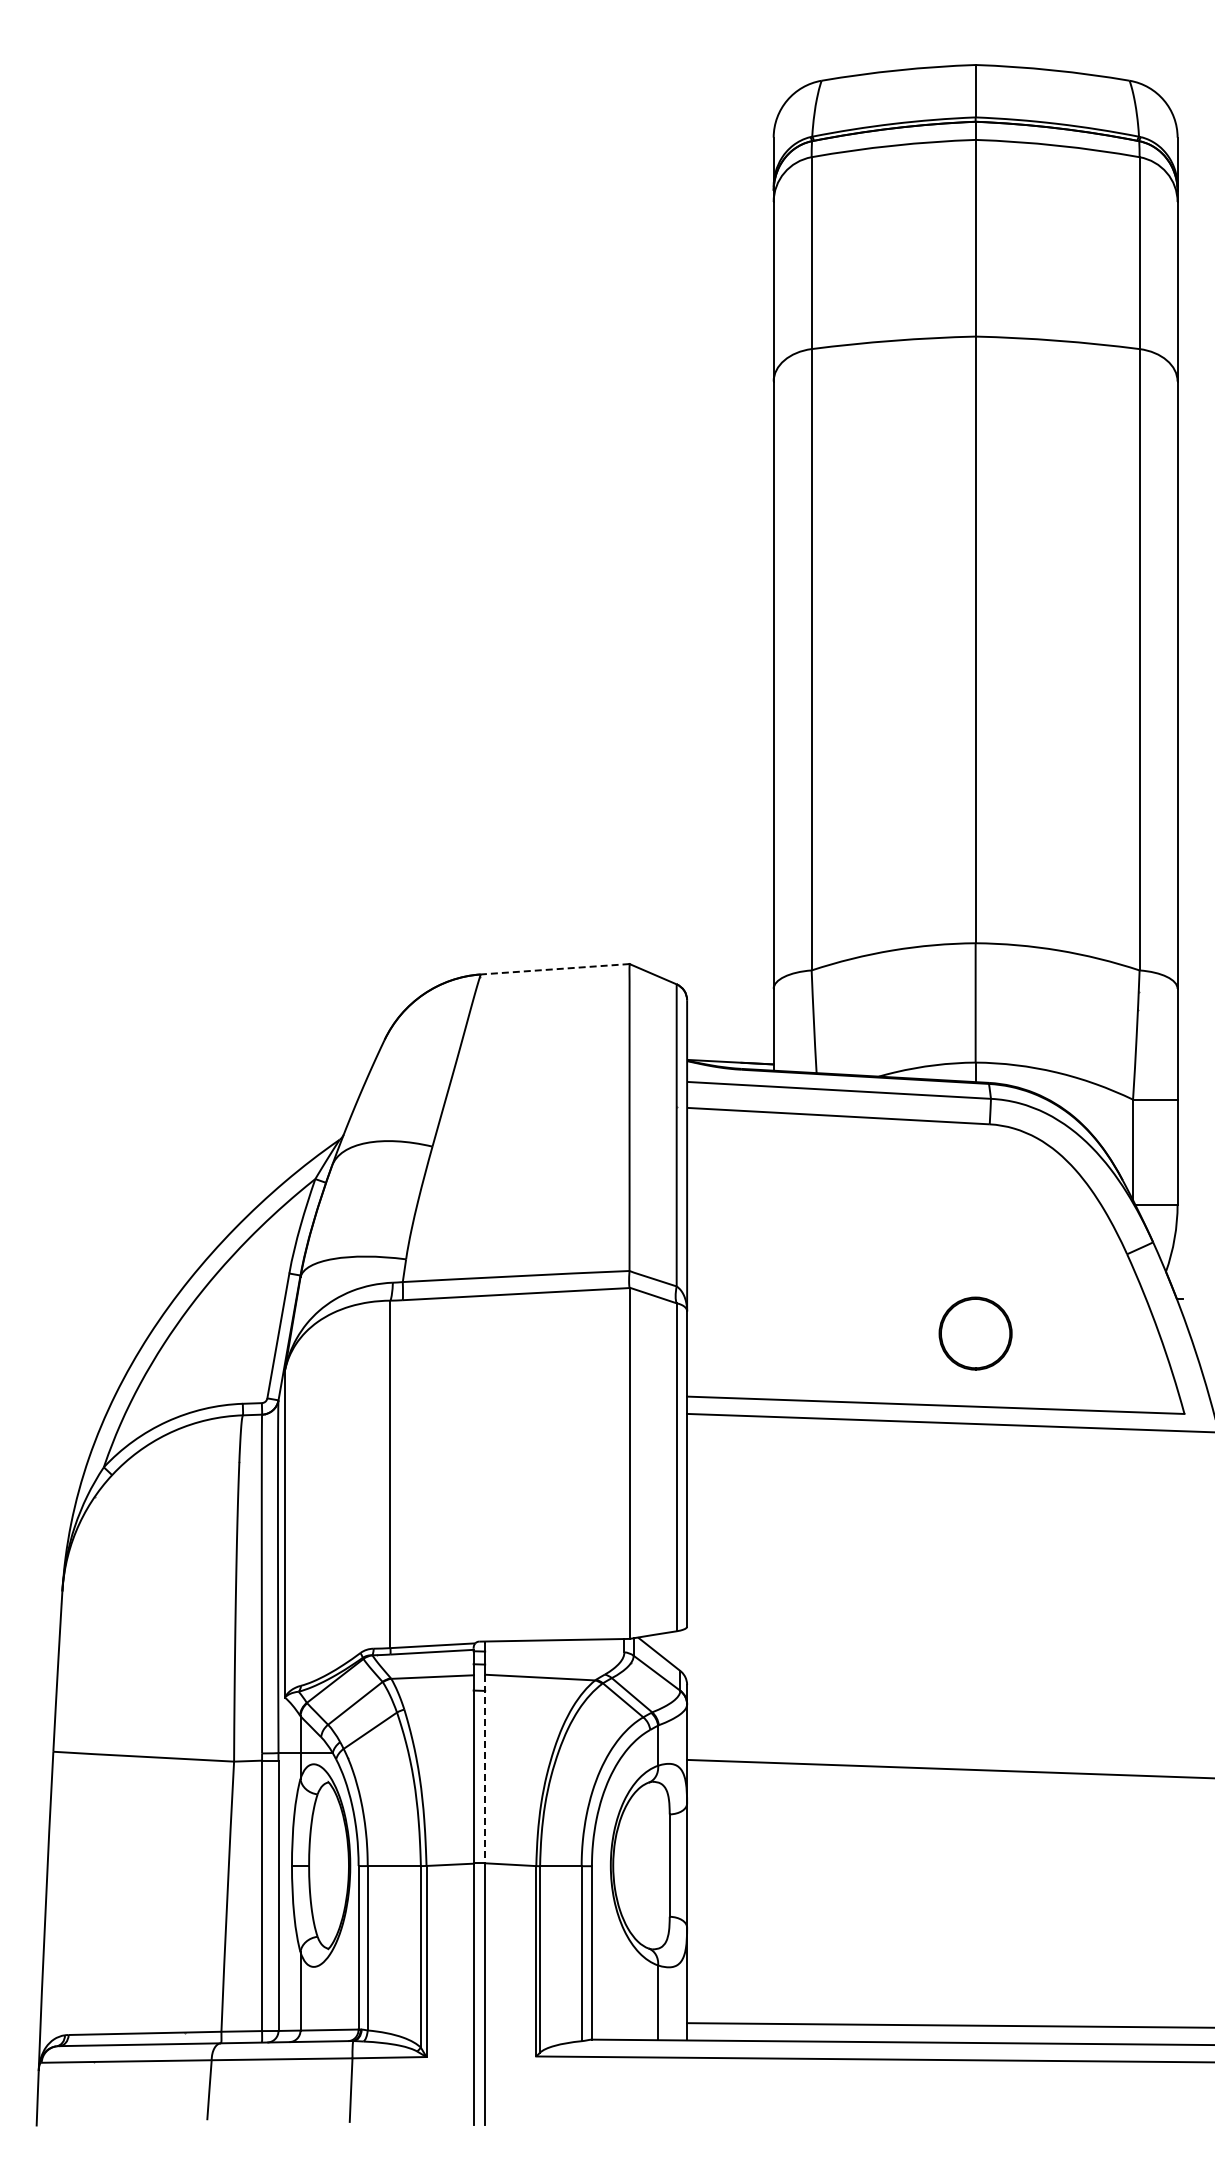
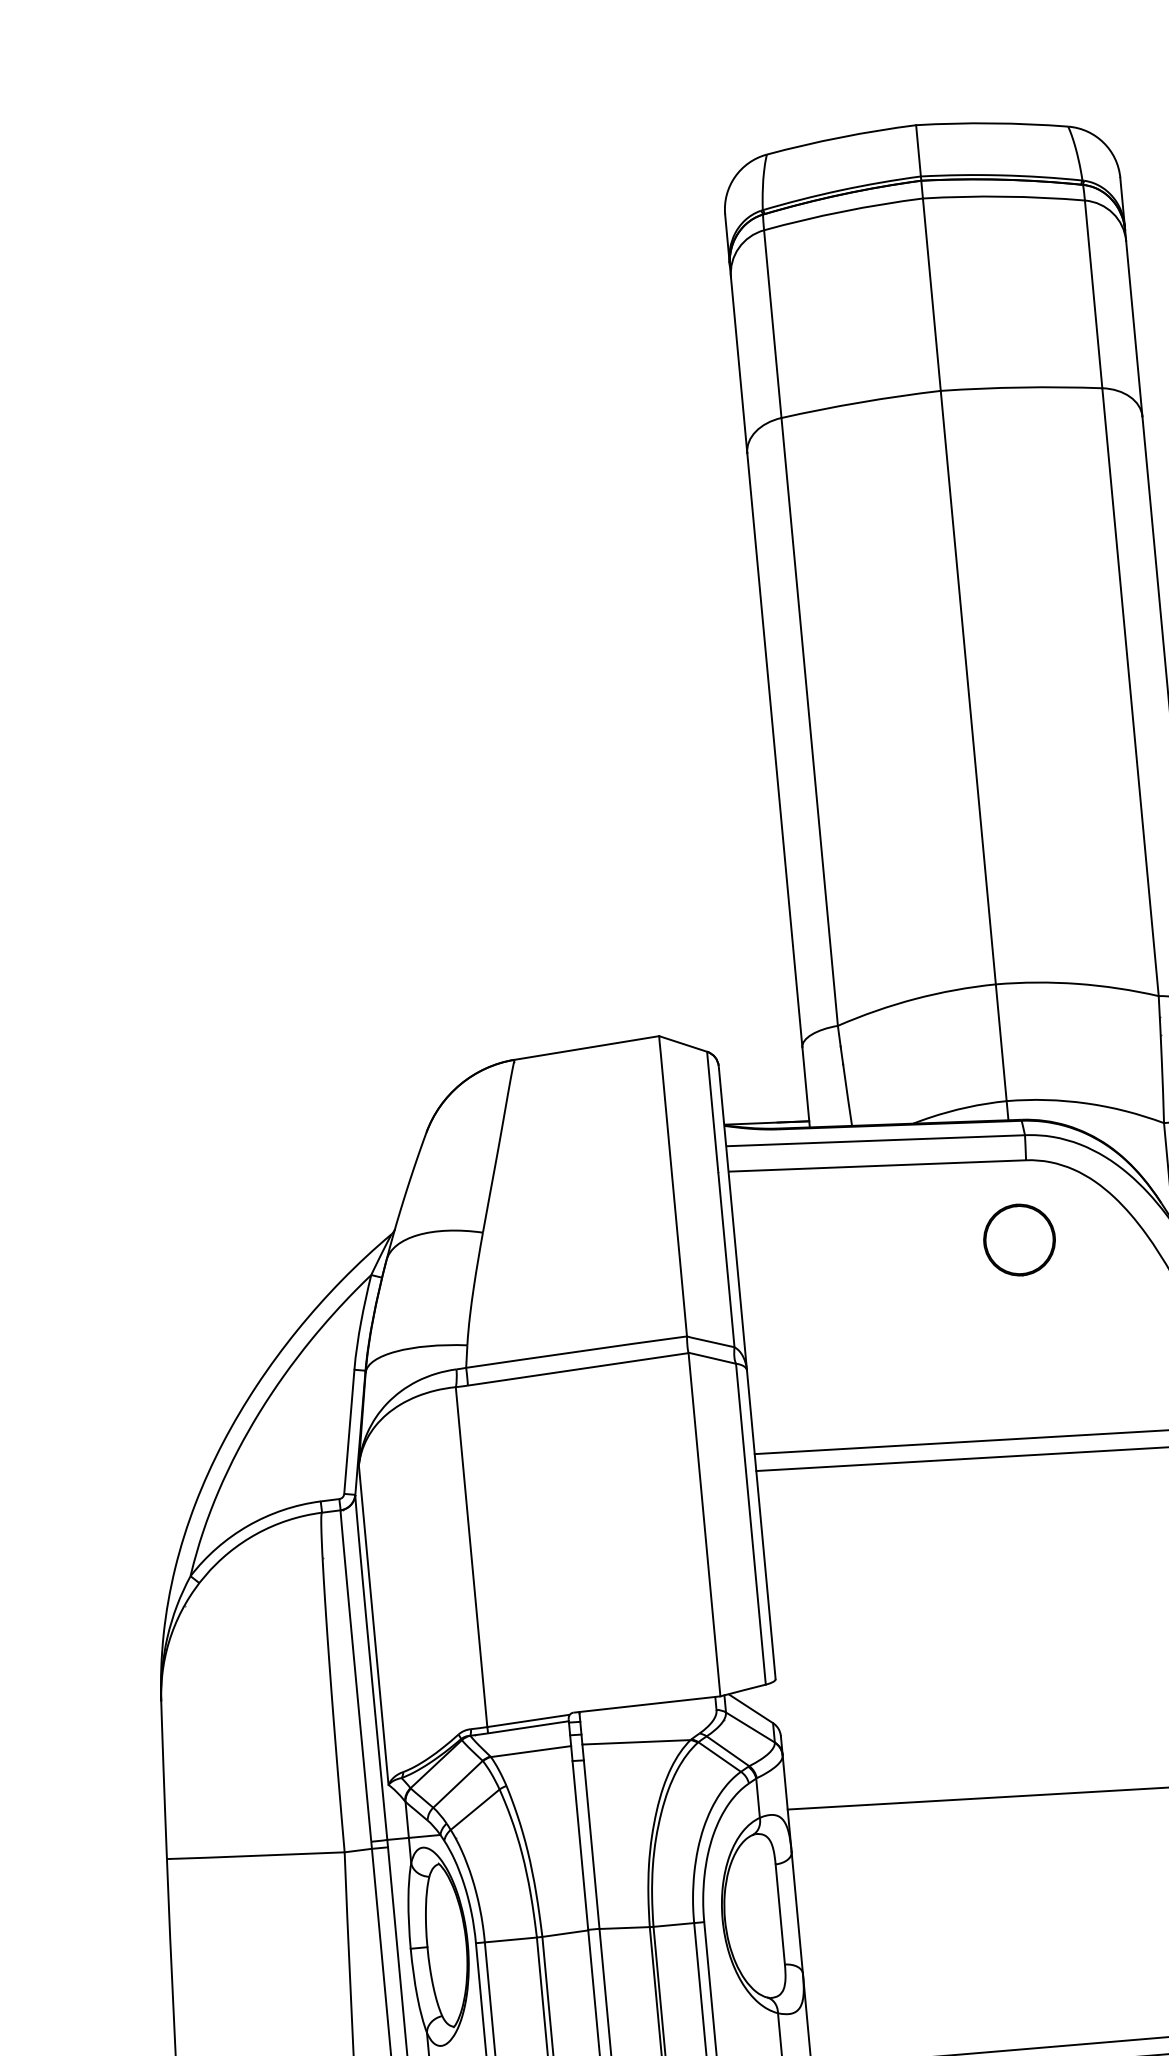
line: (555, 969) -> (587, 1048), dashed -> solid
circle: (975, 1333) -> (1019, 1239), moved
line: (485, 1769) -> (591, 1837), dashed -> solid

